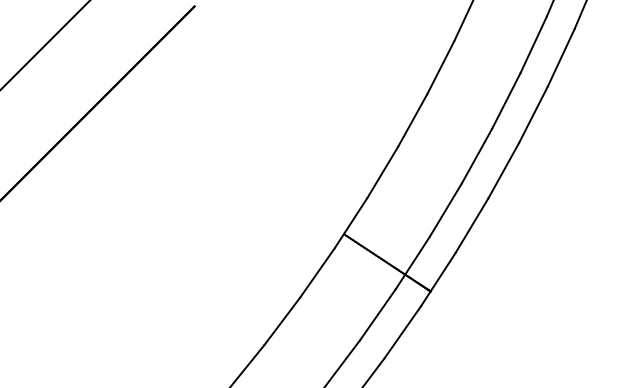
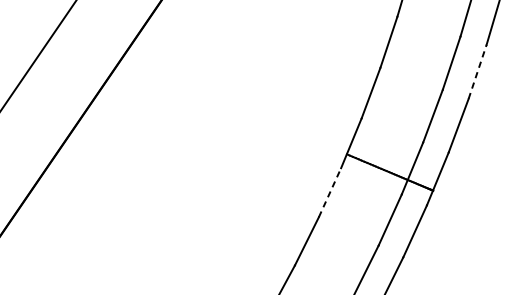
line: (503, 170) -> (477, 71), solid -> dashed
line: (317, 272) -> (329, 192), solid -> dashed

